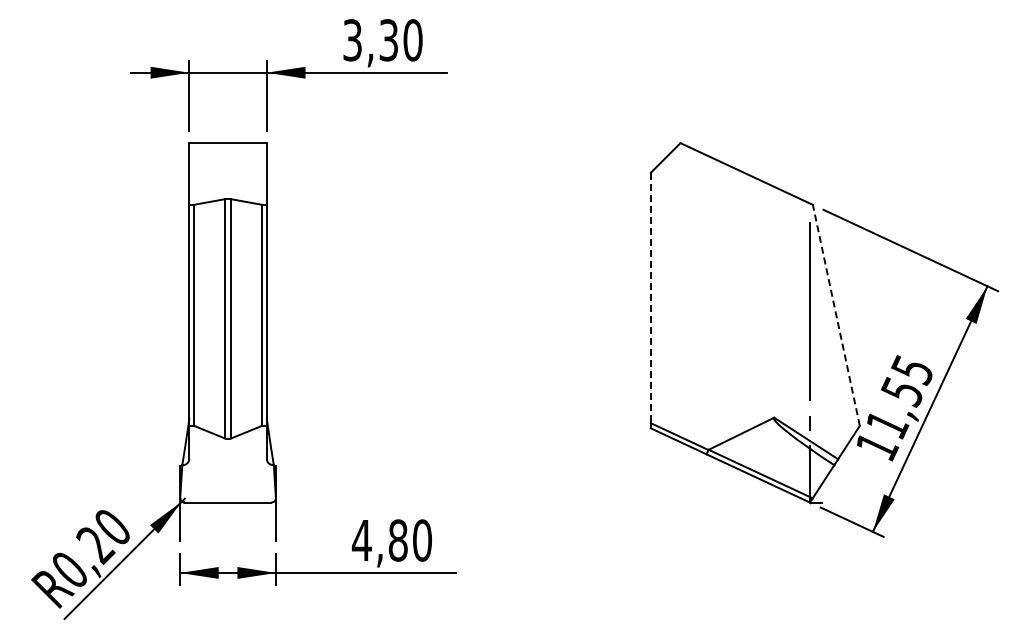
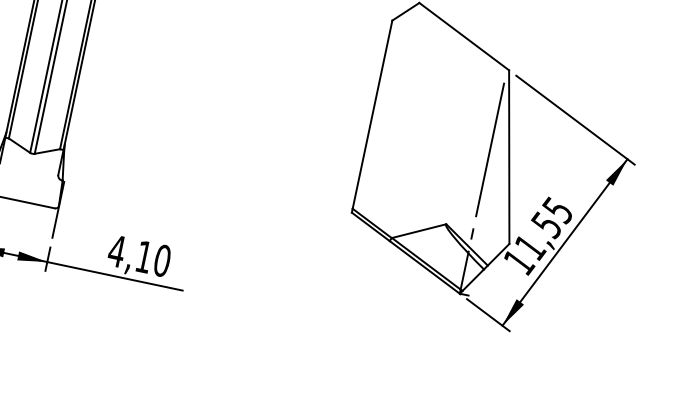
line: (650, 298) -> (372, 115), dashed -> solid
line: (836, 315) -> (509, 157), dashed -> solid
text: (397, 540) -> (143, 256), 4,80 -> 4,10

